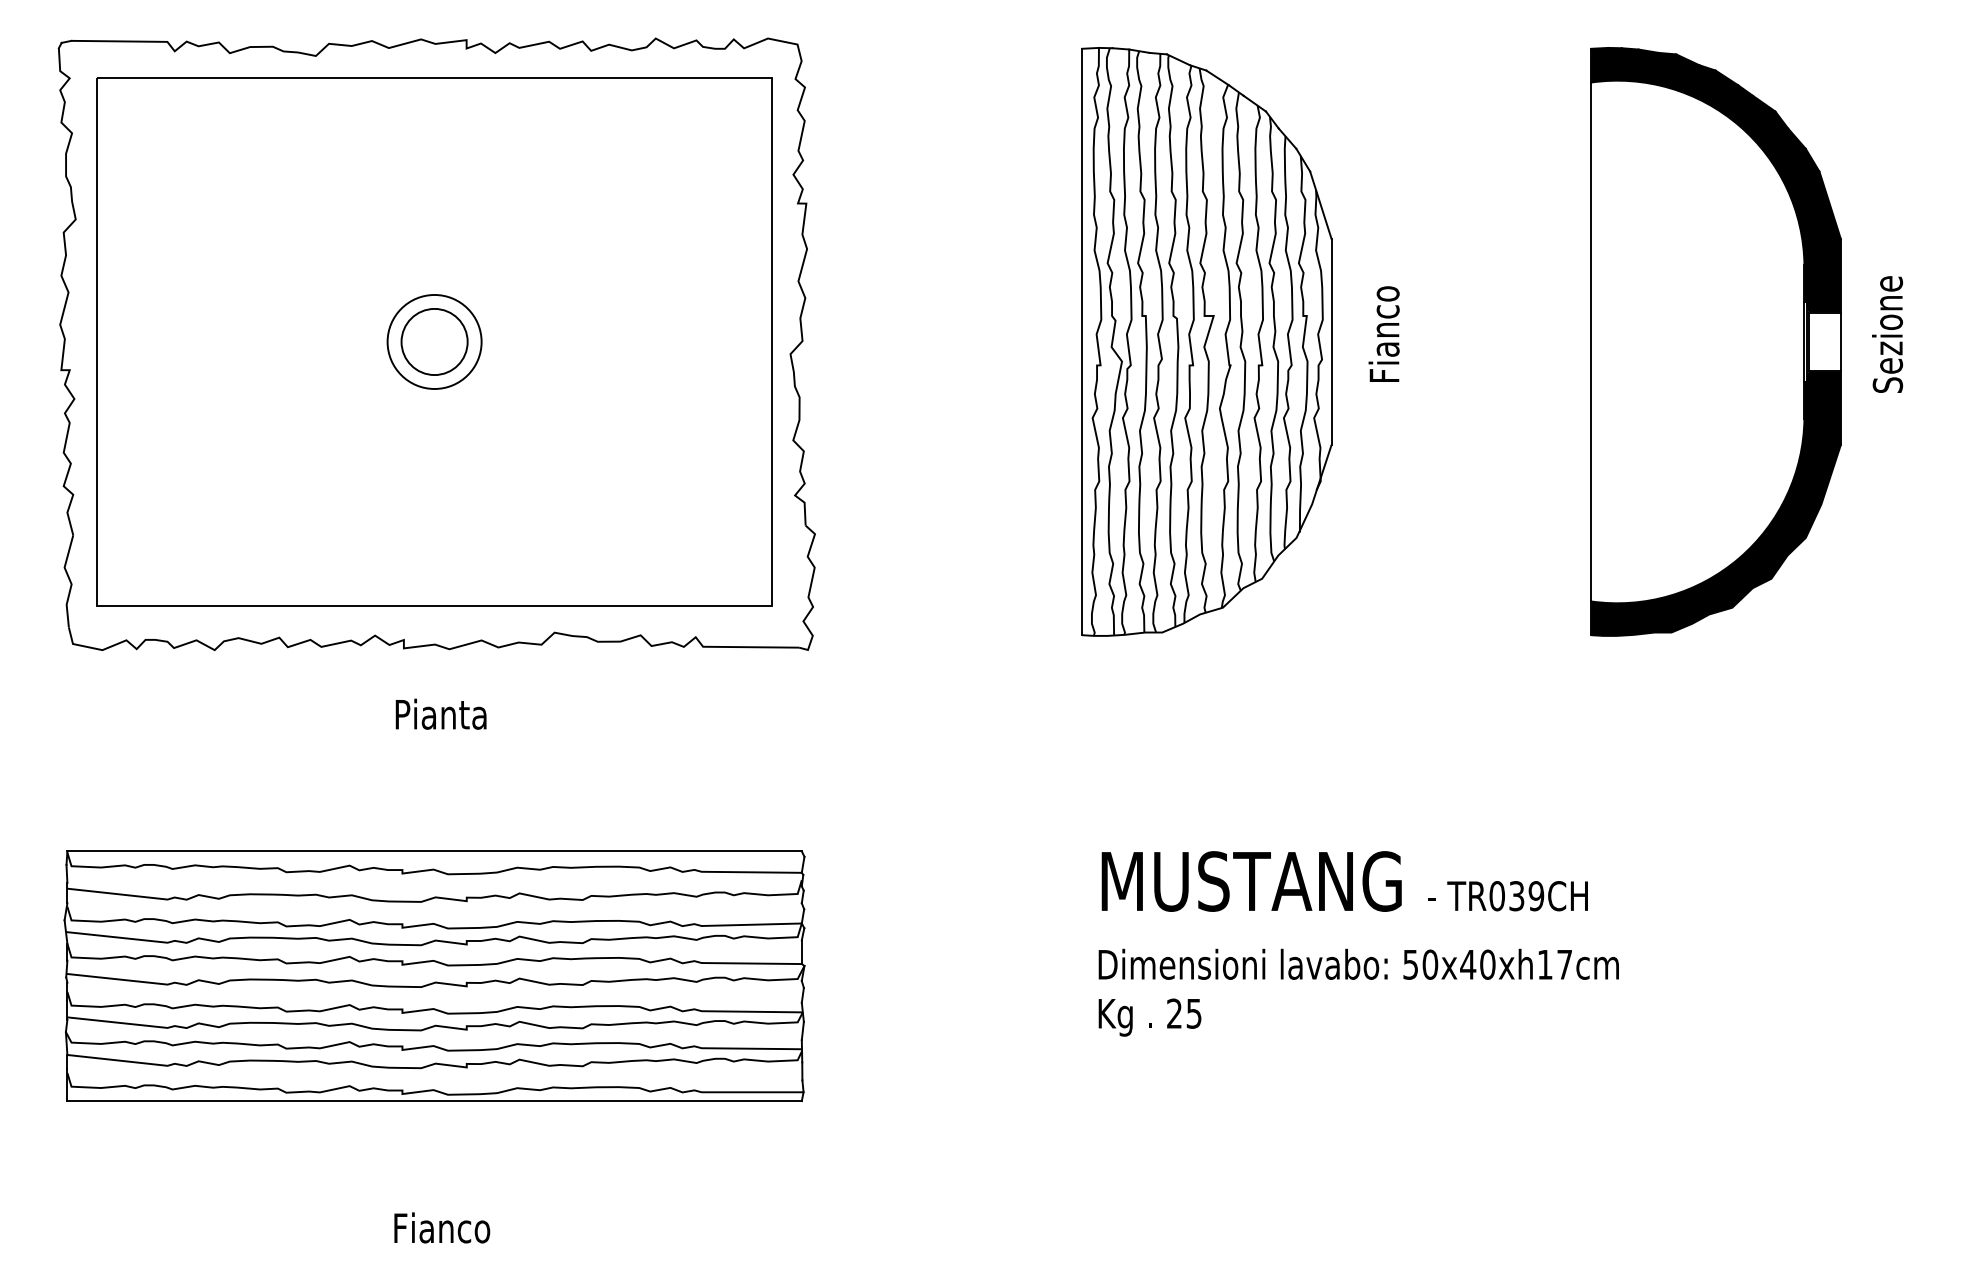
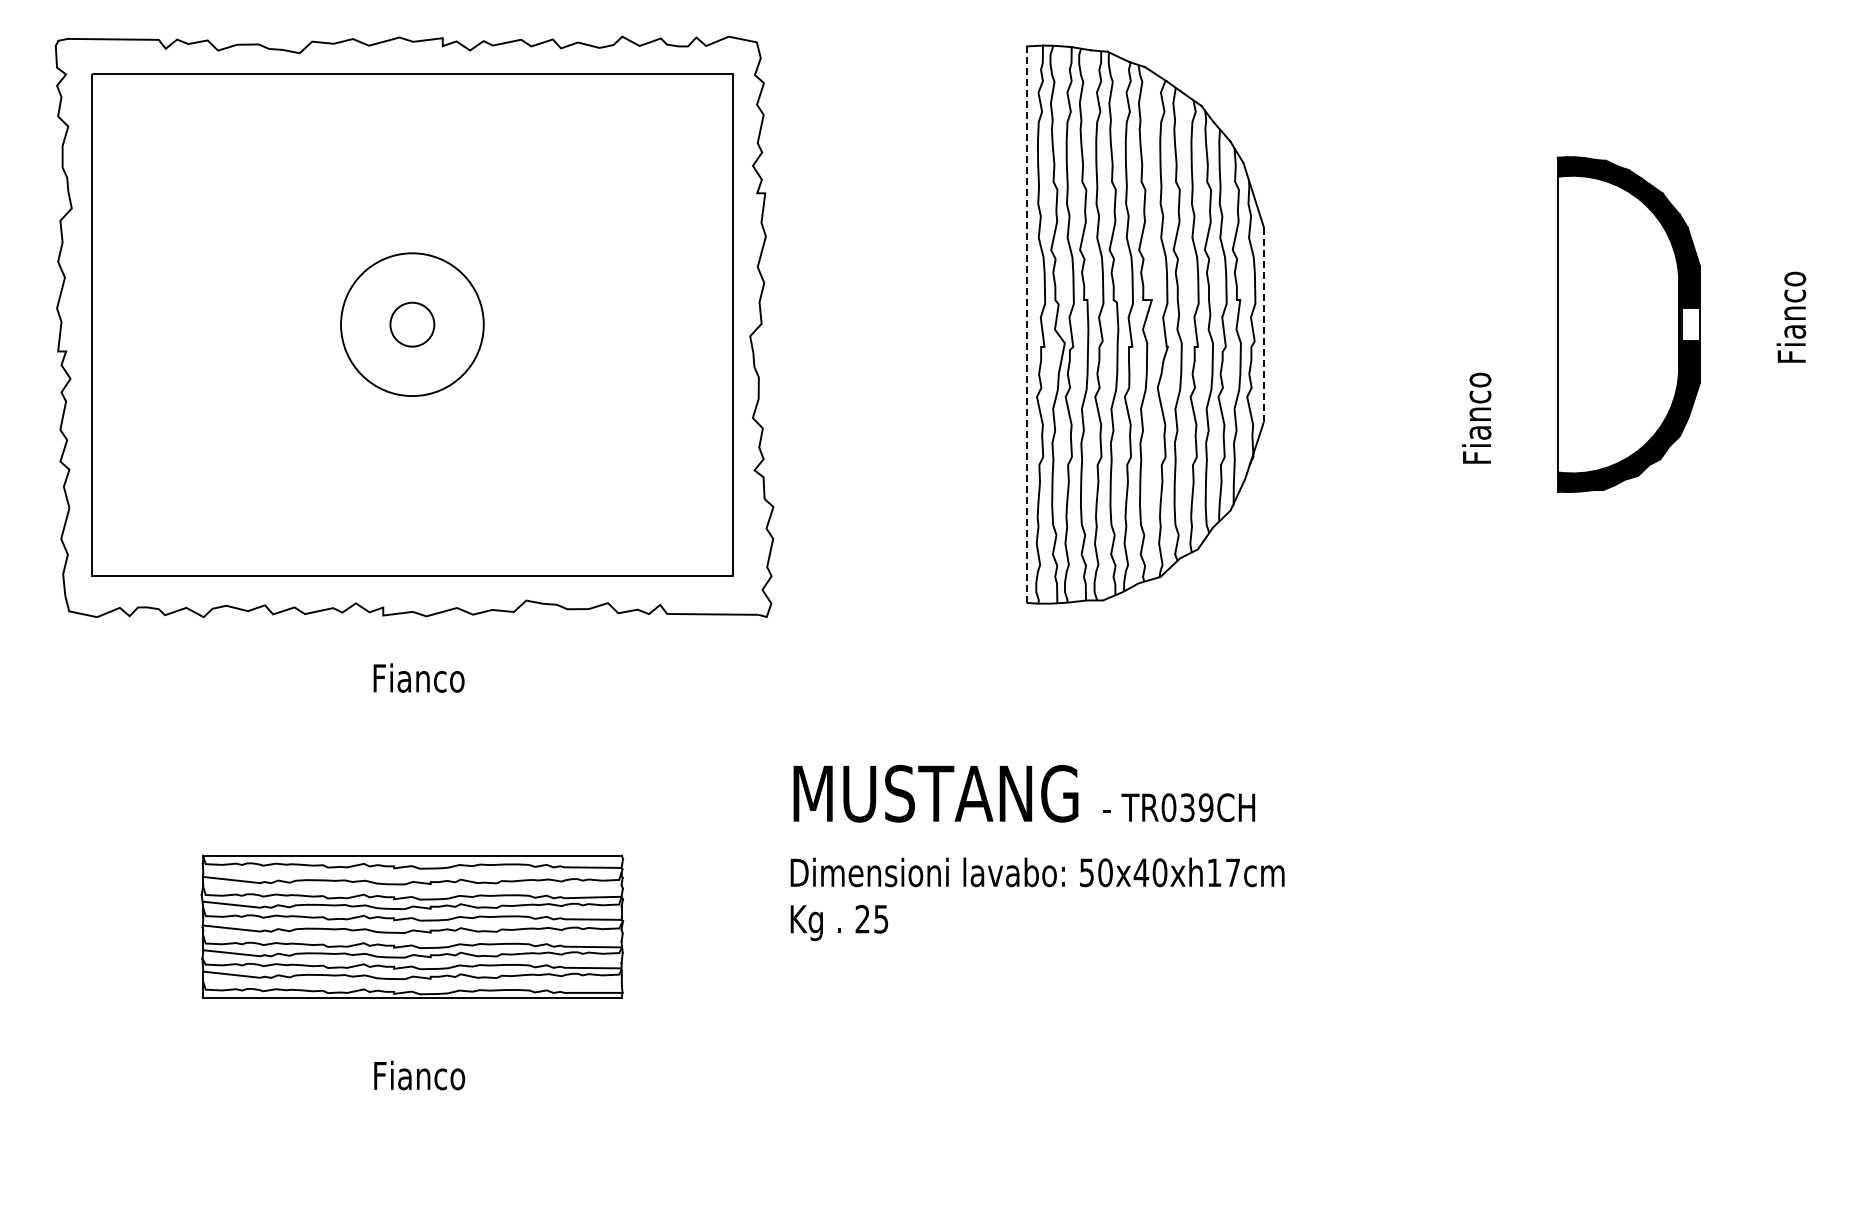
text: (1384, 333) -> (1476, 417), moved
text: (1887, 334) -> (1791, 317), Sezione -> Fianco
circle: (434, 341) -> (412, 324), size x0.7
circle: (434, 341) -> (412, 324), size x1.6
line: (1331, 341) -> (1263, 324), solid -> dashed
part: (1715, 341) -> (1628, 324), size x0.6
line: (1081, 342) -> (1026, 325), solid -> dashed
text: (441, 713) -> (418, 677), Pianta -> Fianco
text: (1358, 944) -> (1037, 853), moved
part: (434, 976) -> (412, 926), size x0.6
text: (442, 1227) -> (419, 1075), moved

